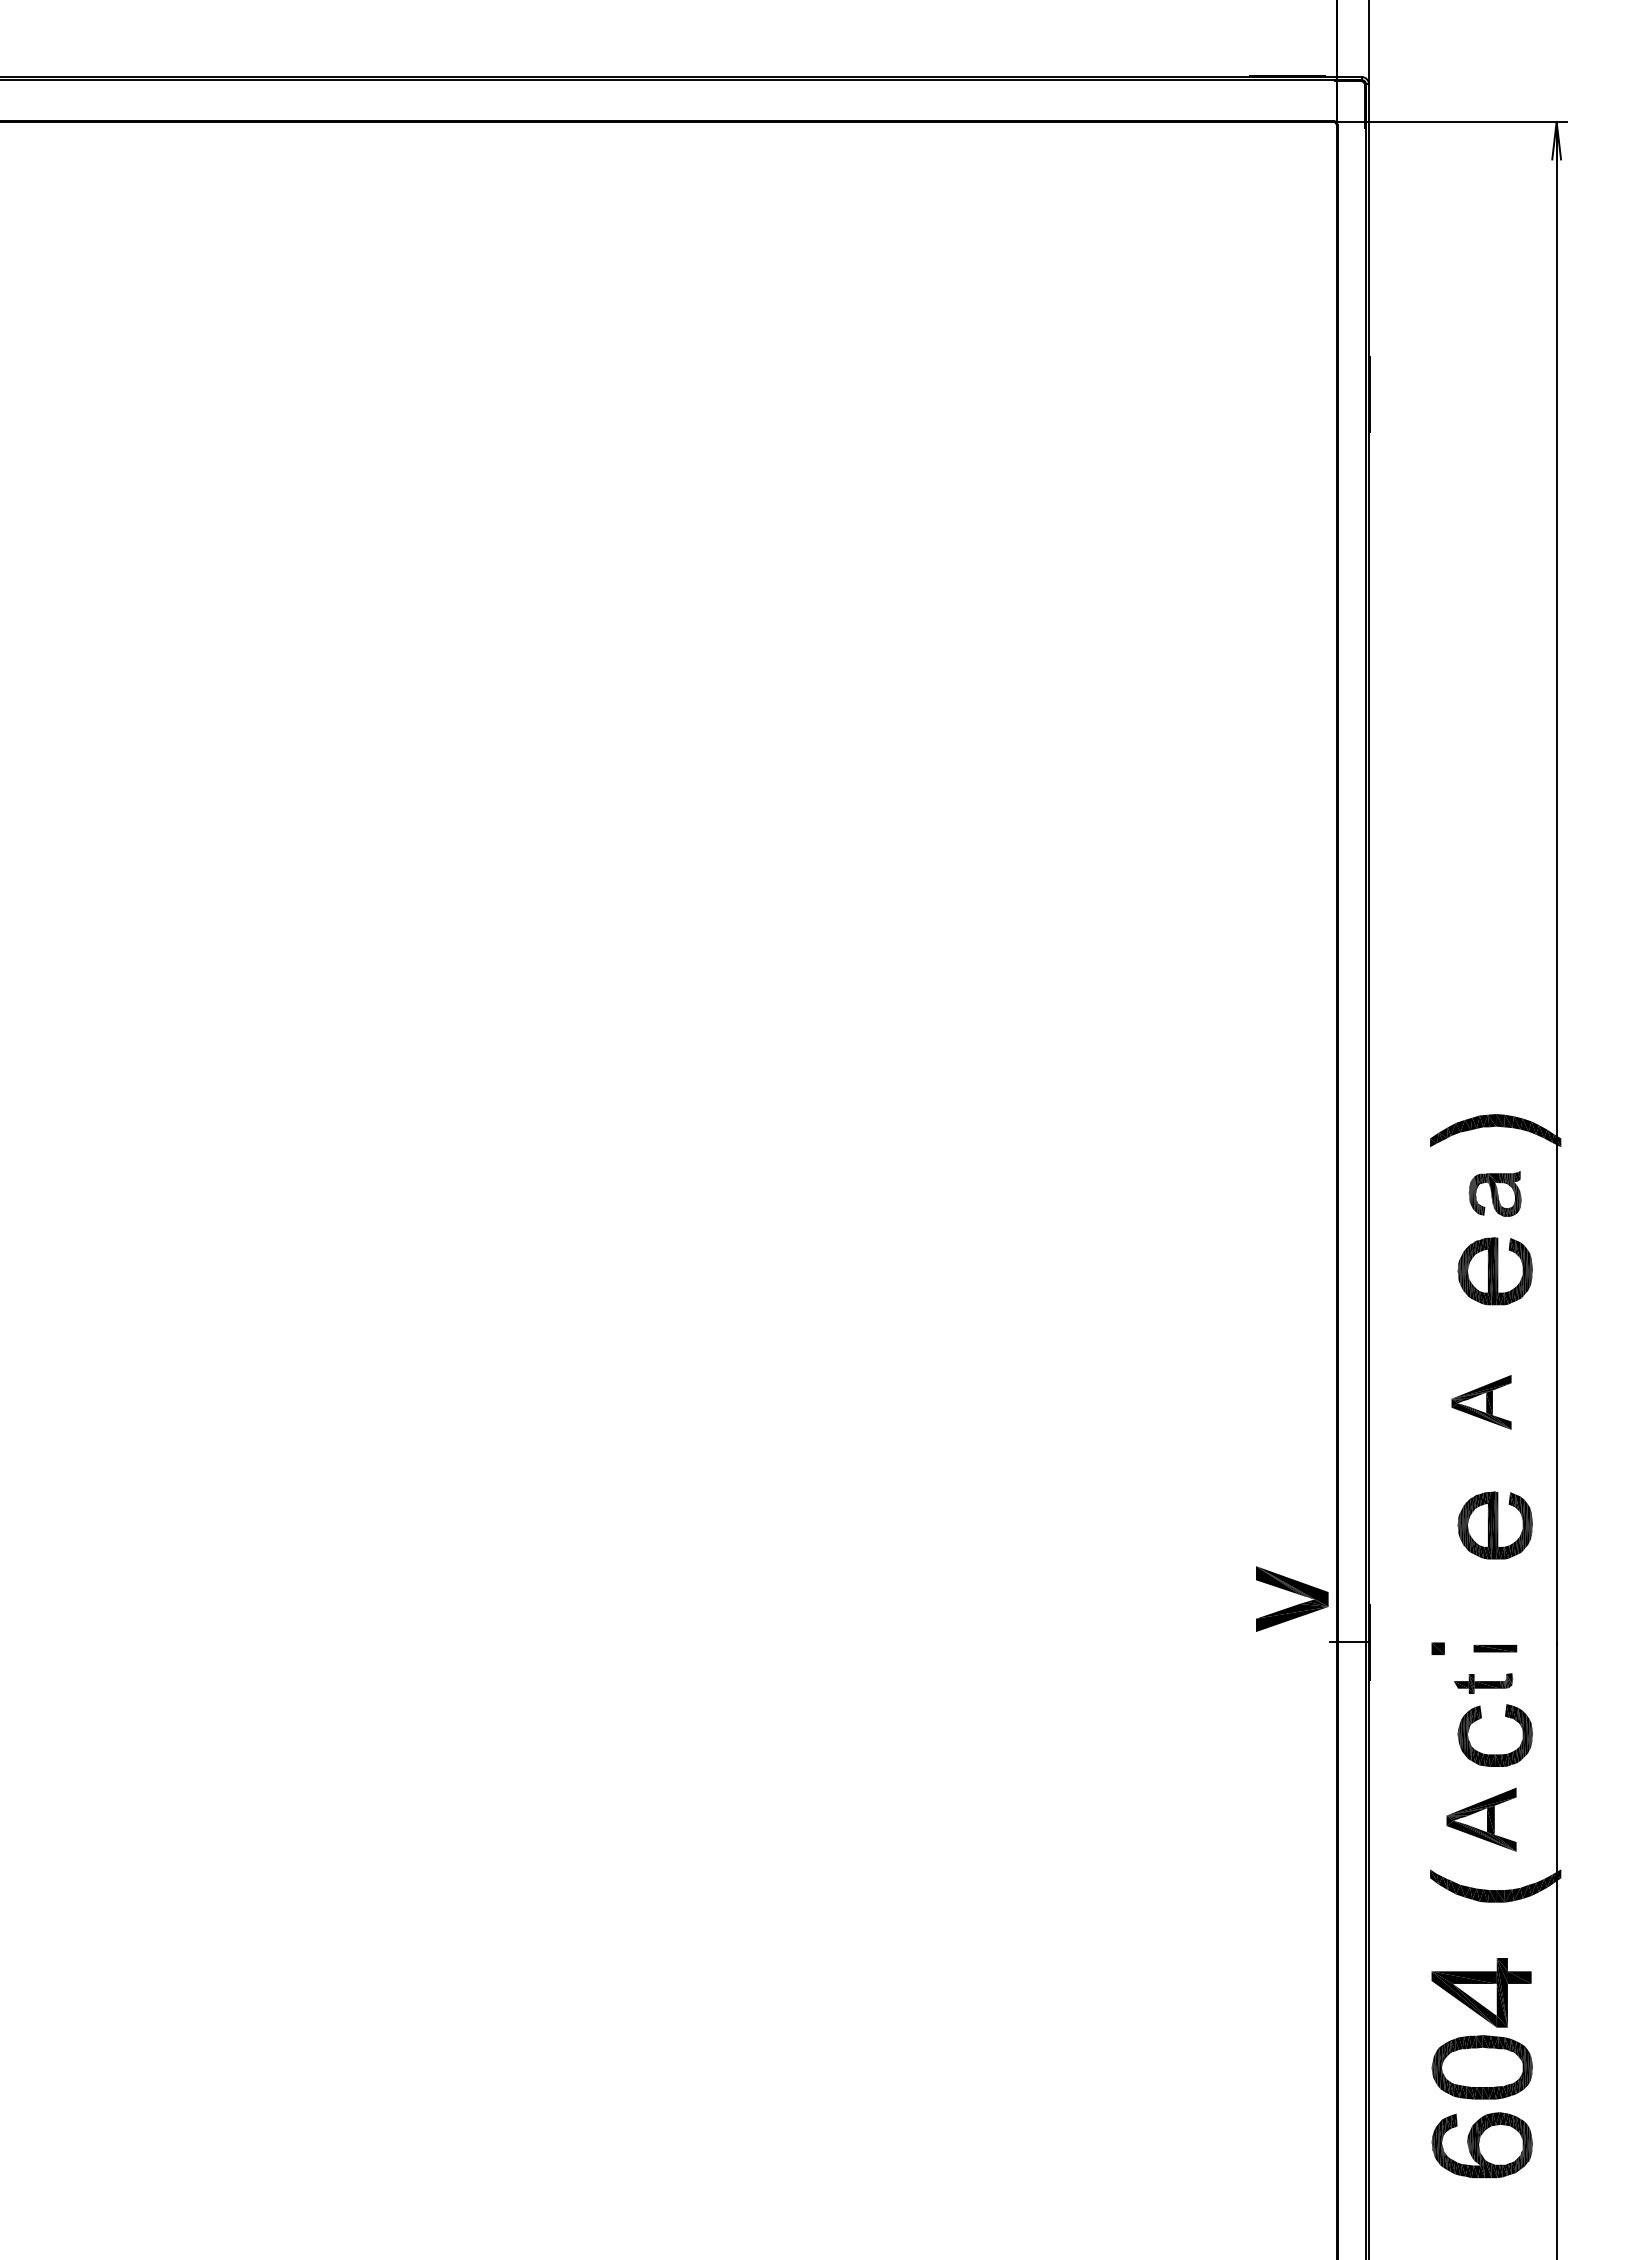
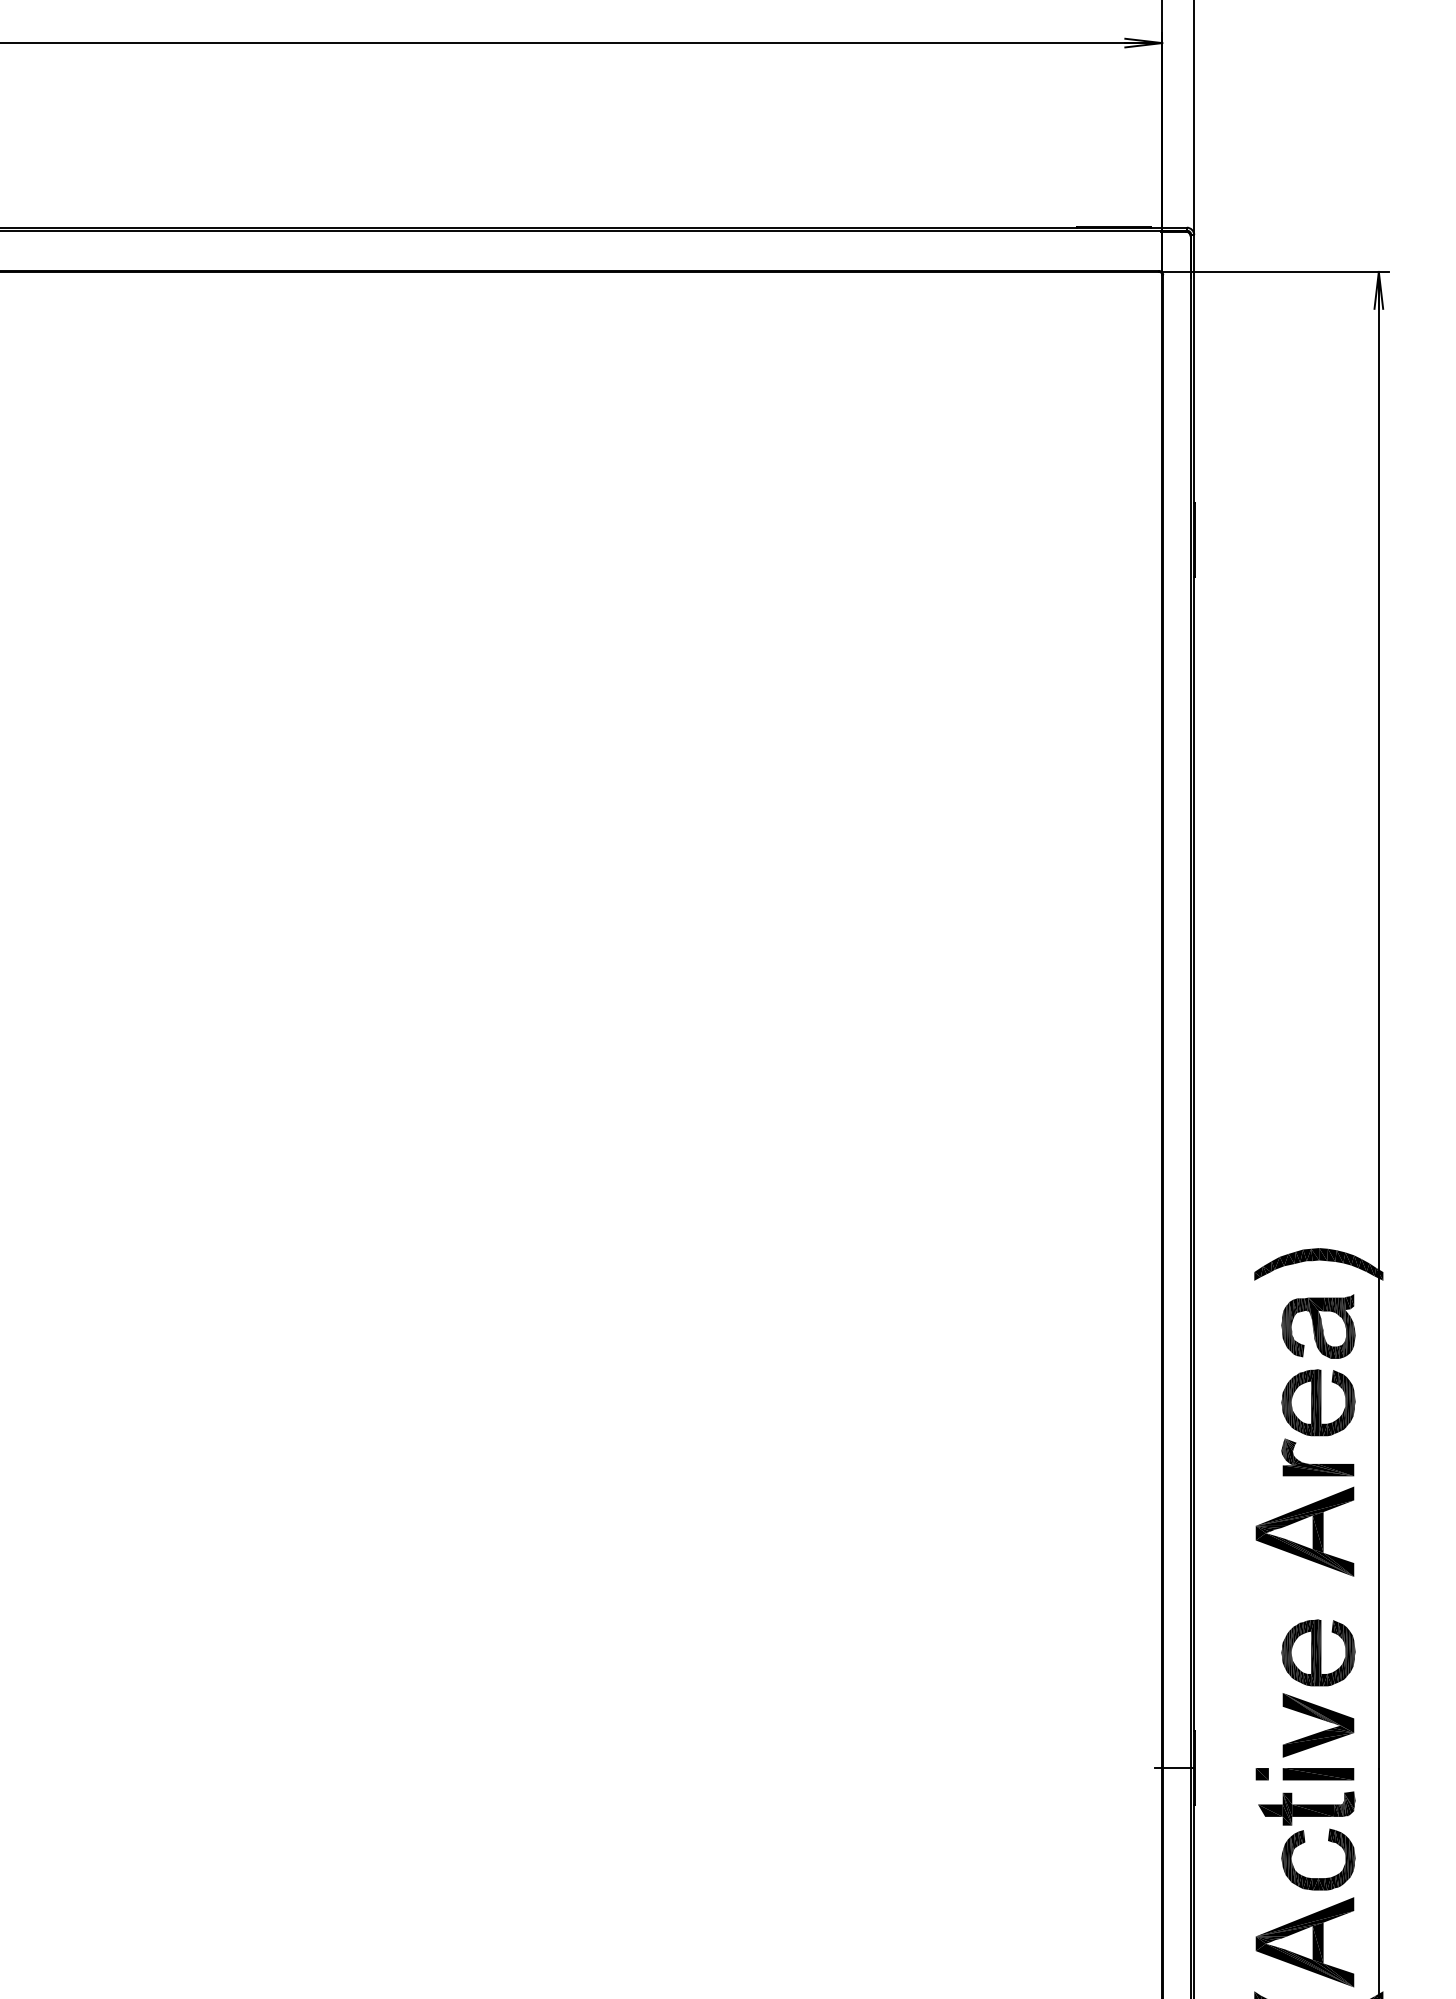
part: (1494, 1193) -> (1317, 1326), size x1.43
part: (1494, 1333) -> (1317, 1464), added
part: (1481, 1402) -> (1304, 1531), size x1.67
part: (1292, 1598) -> (1318, 1724), moved
part: (1495, 1648) -> (1318, 1773), size x1.67
part: (1483, 1683) -> (1306, 1808), size x1.67
part: (1481, 1819) -> (1304, 1942), size x1.43

